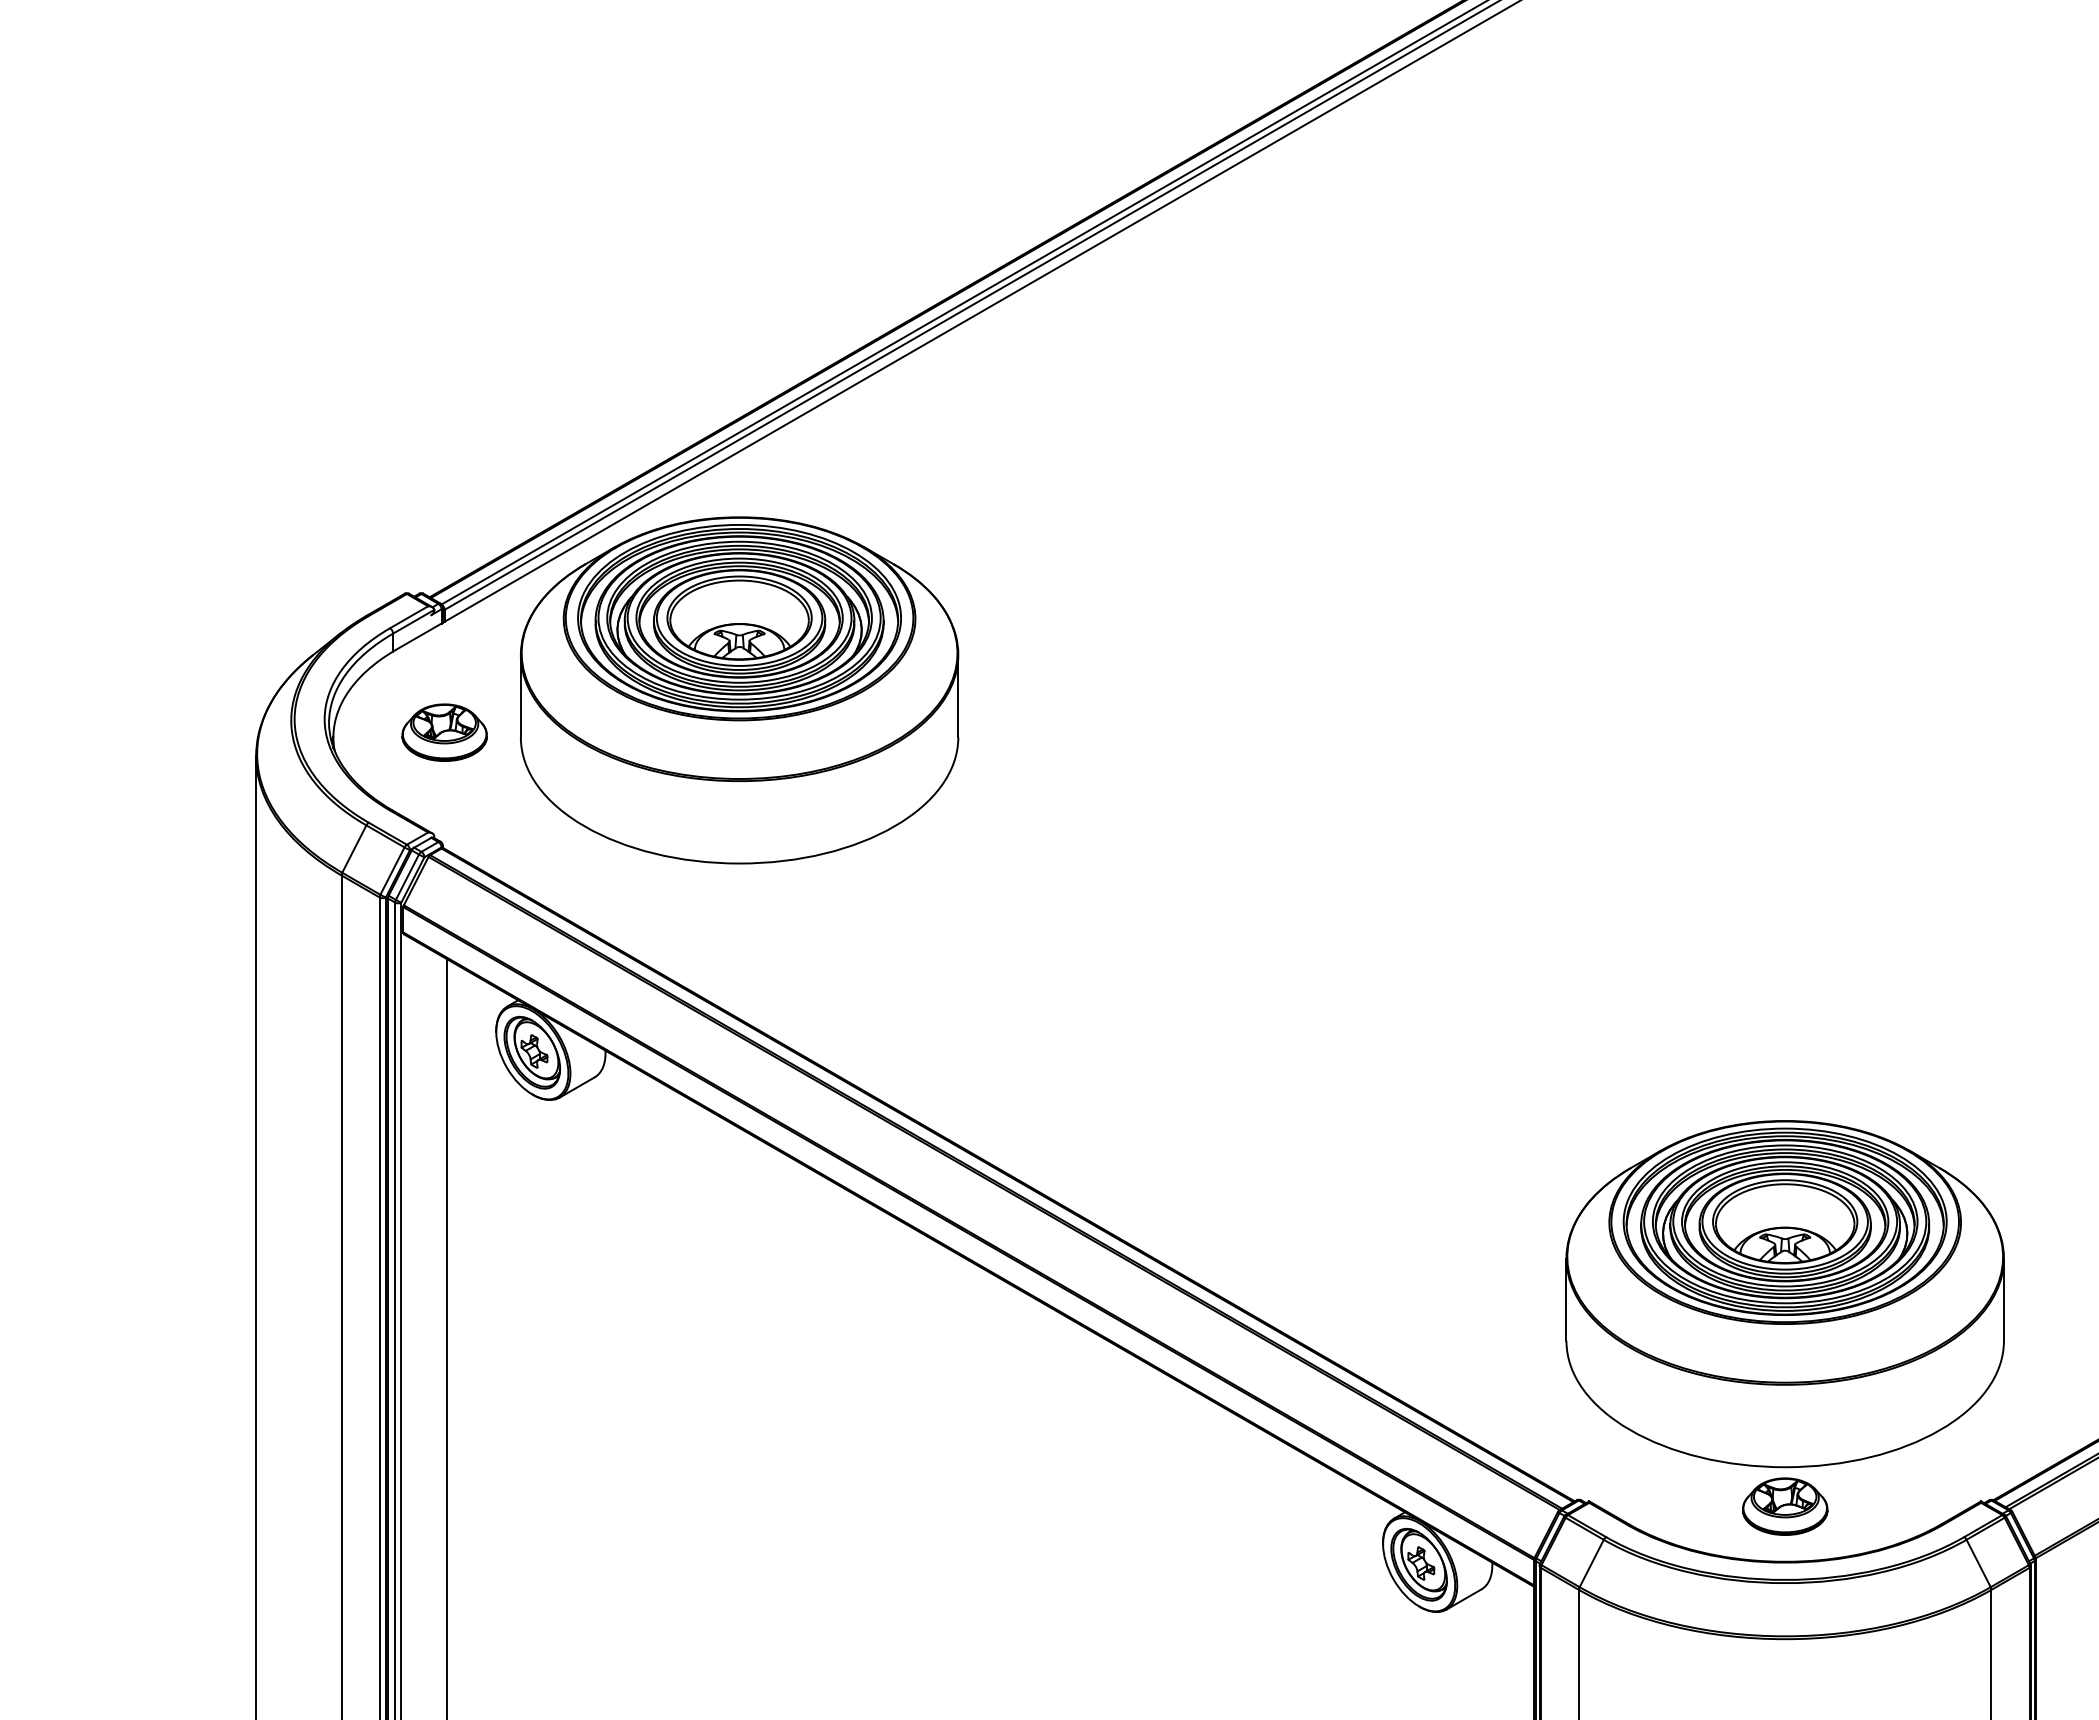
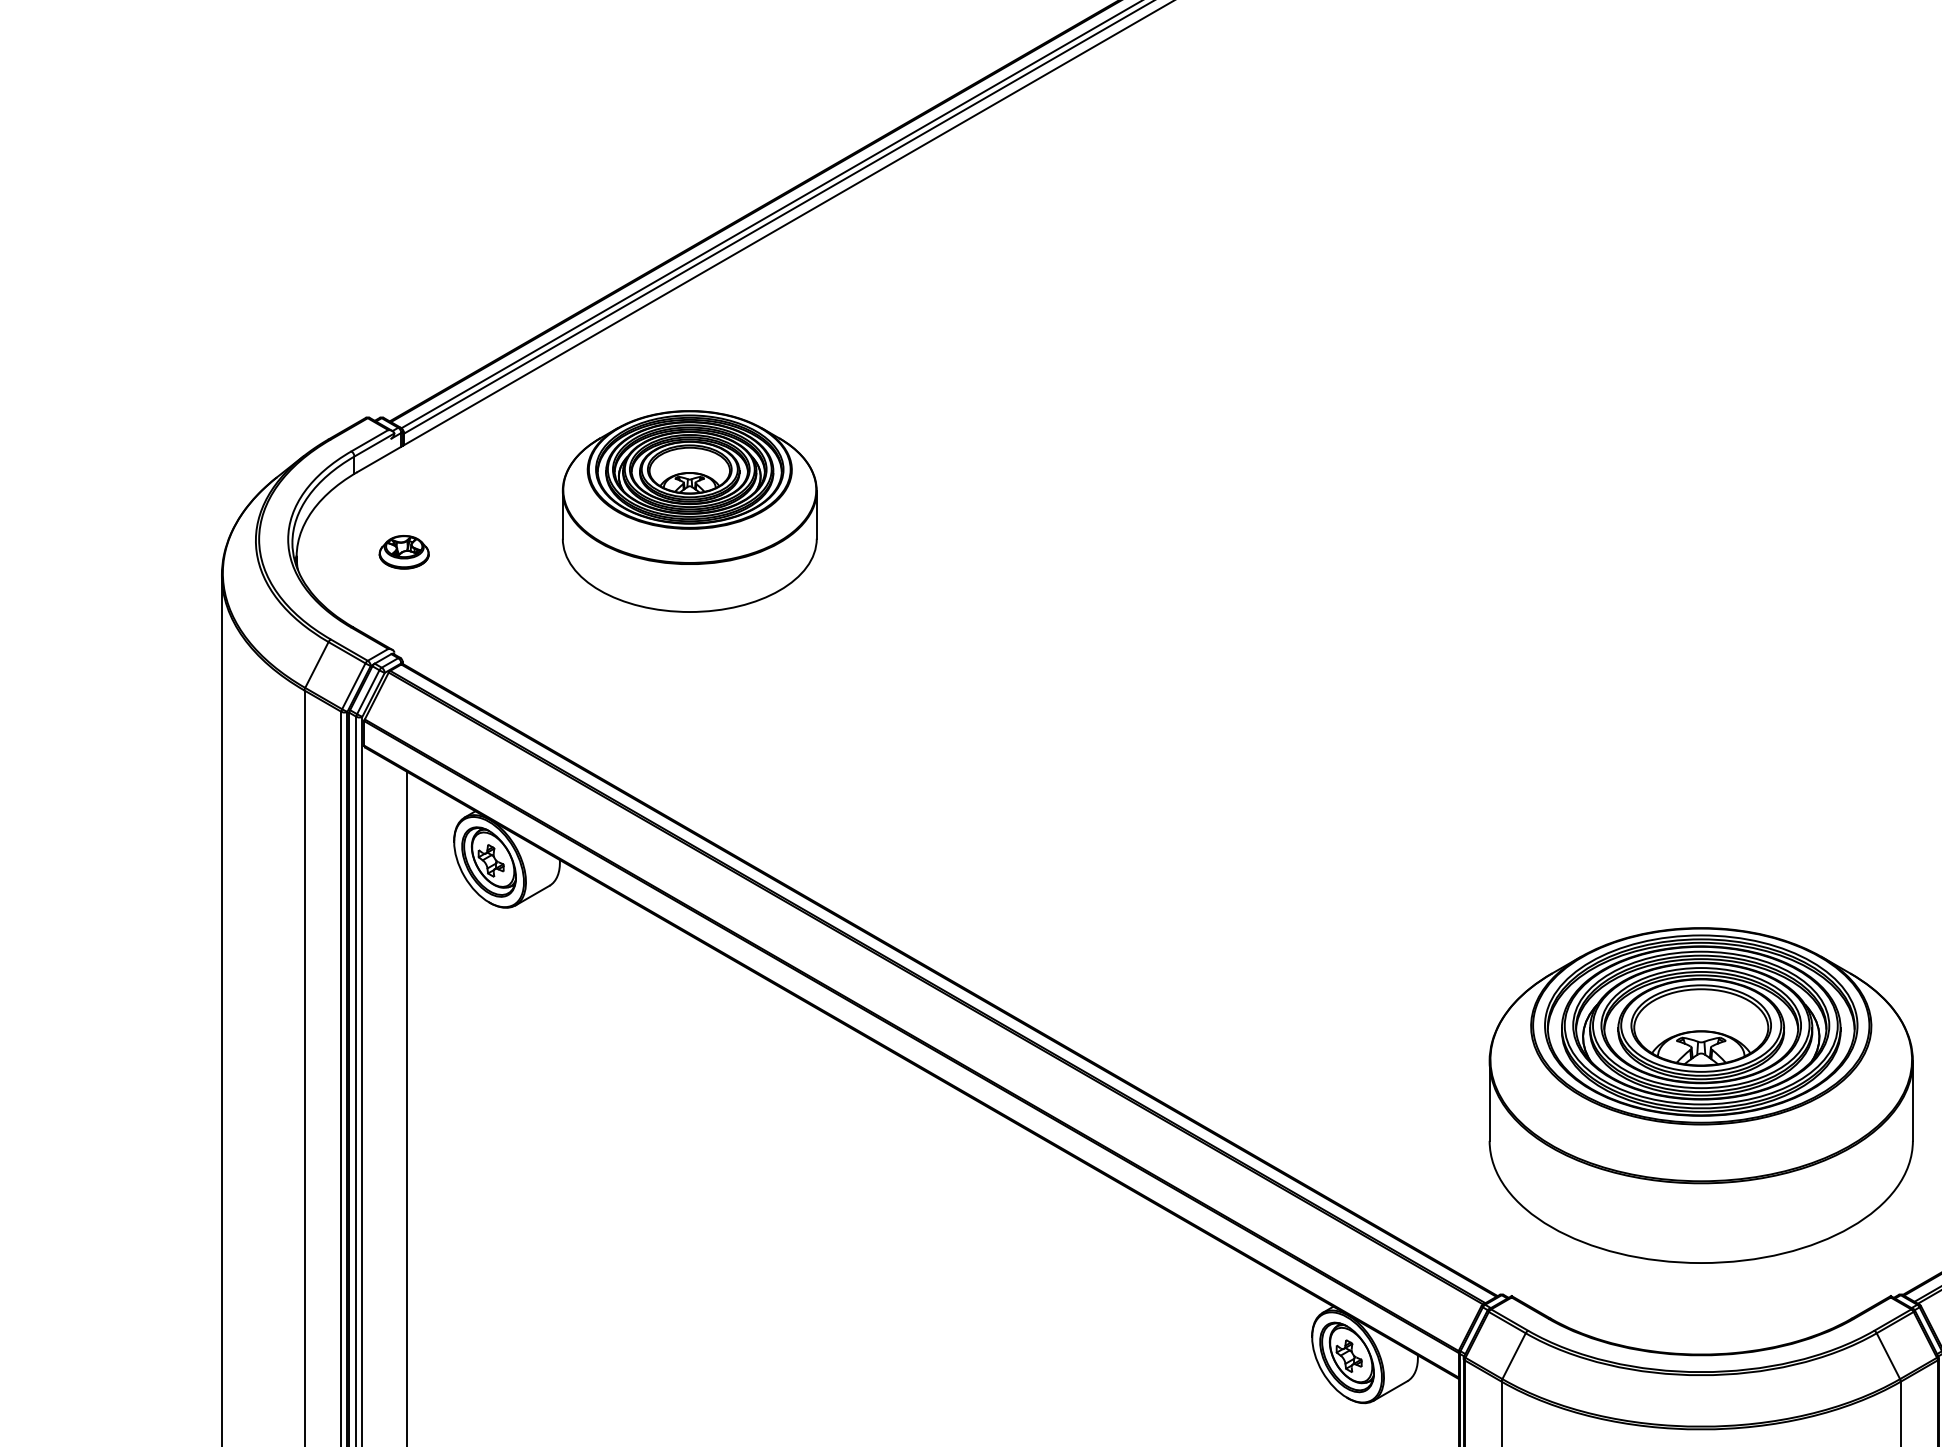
part: (739, 690) -> (689, 511), size x0.6
part: (444, 732) -> (404, 552), size x0.6
part: (1785, 1506) -> (1701, 1301), removed

